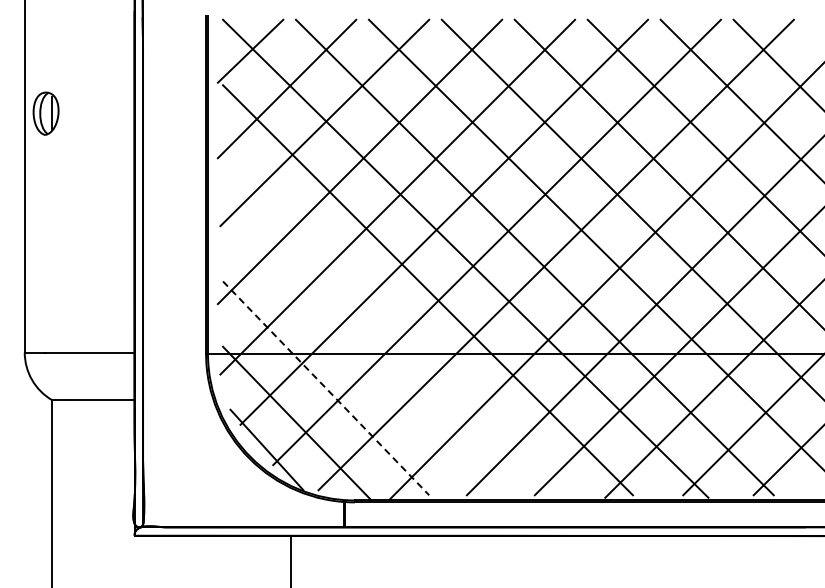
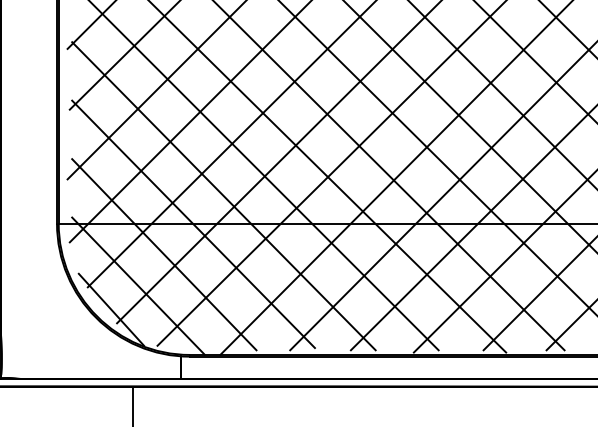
line: (392, 322) -> (223, 195), added
line: (358, 354) -> (193, 224), added
line: (326, 388) -> (164, 254), dashed -> solid

